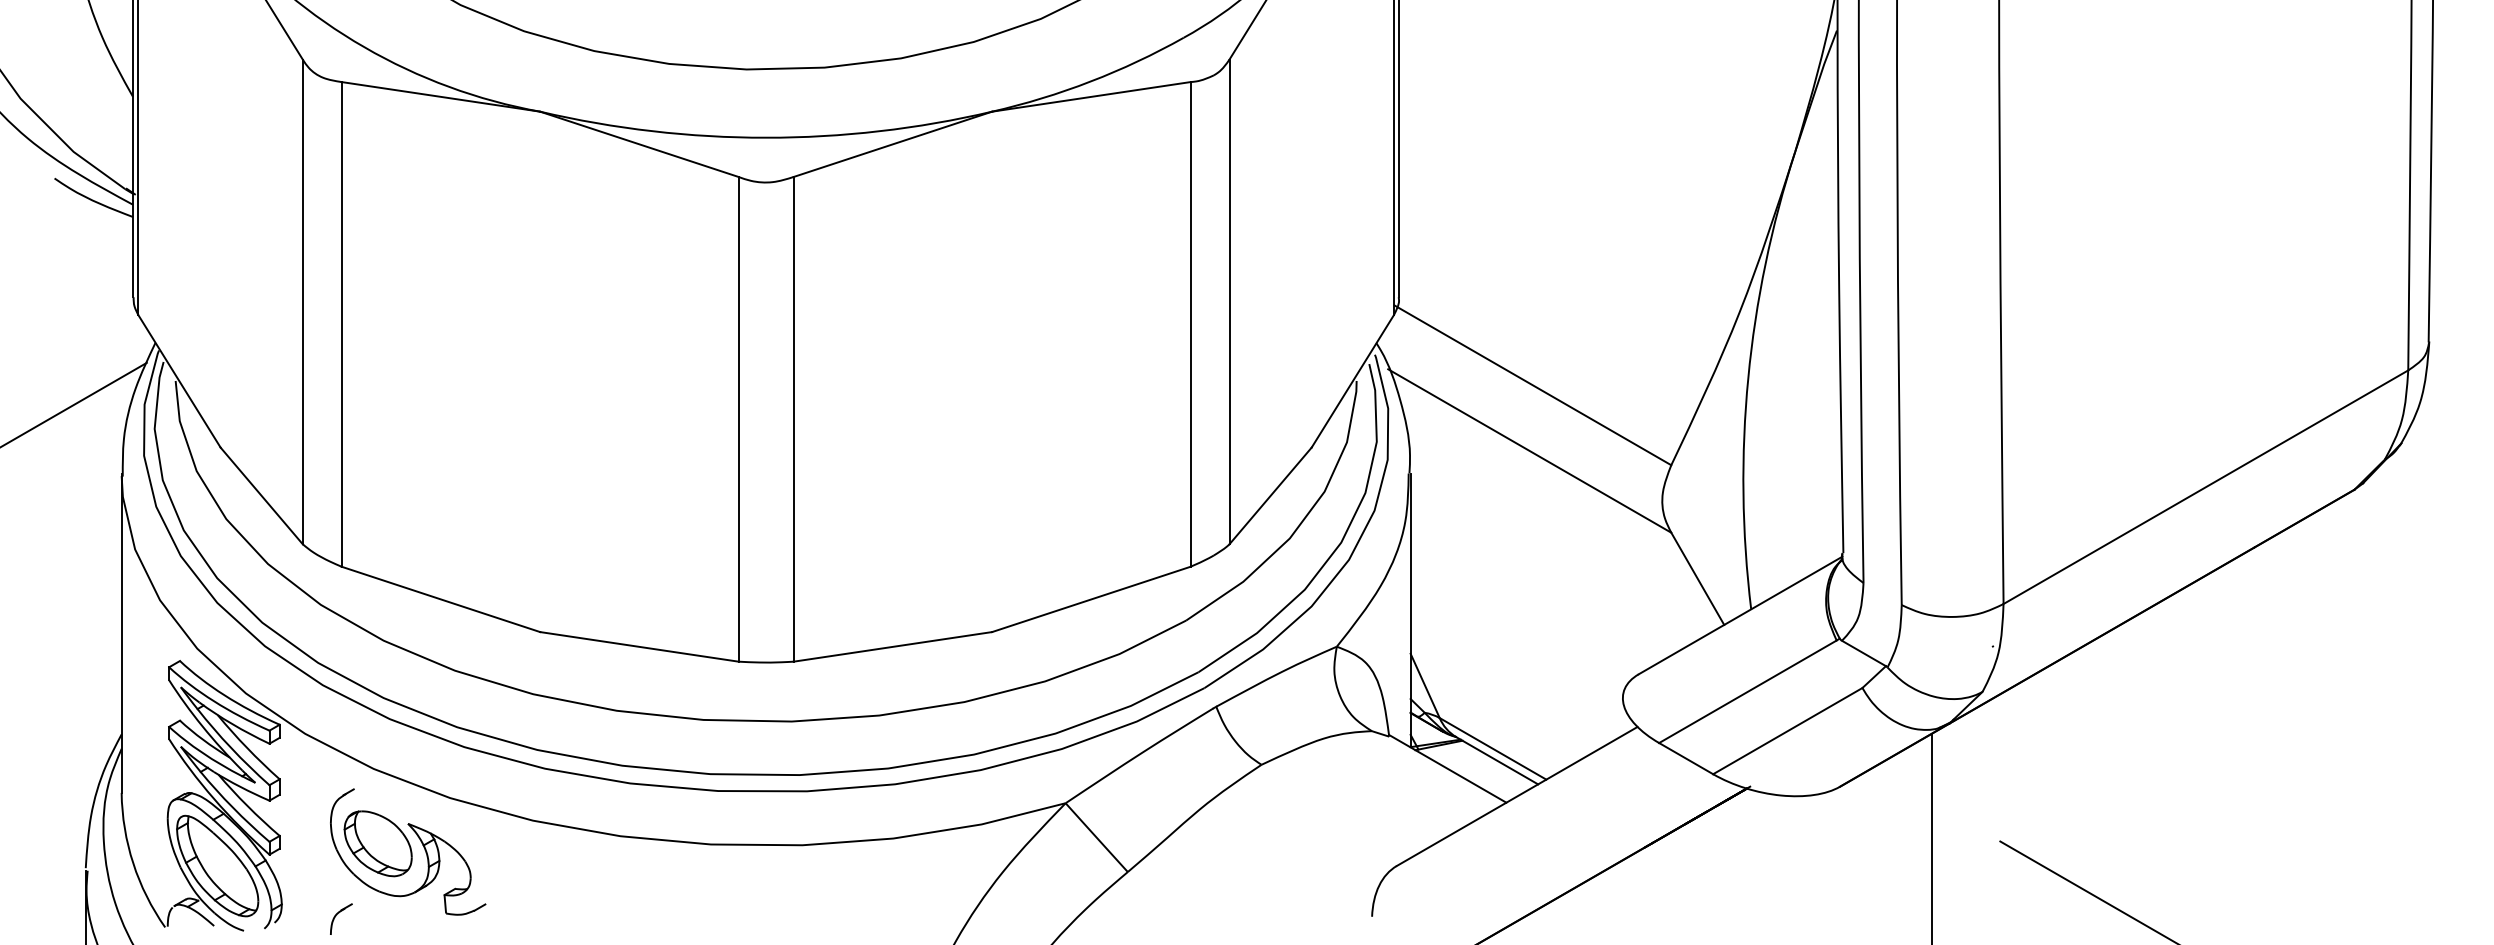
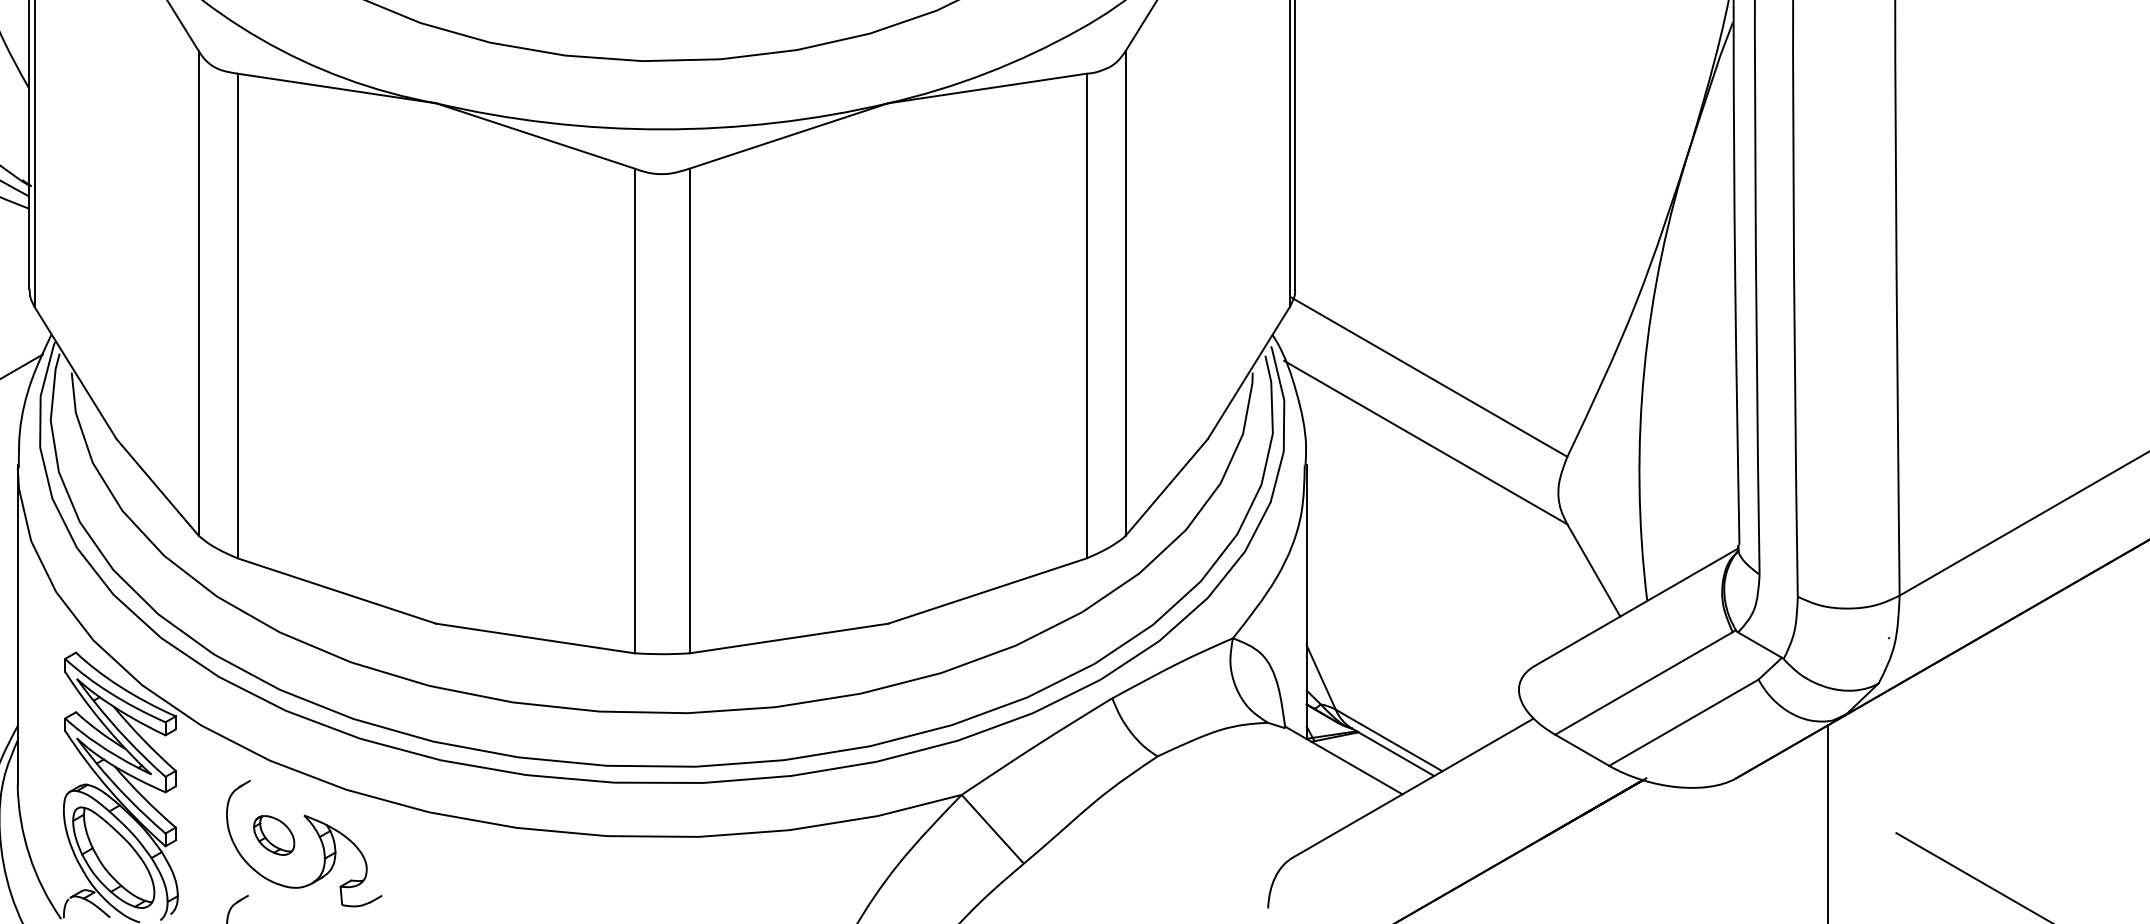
part: (377, 843) -> (273, 835), size x0.6

